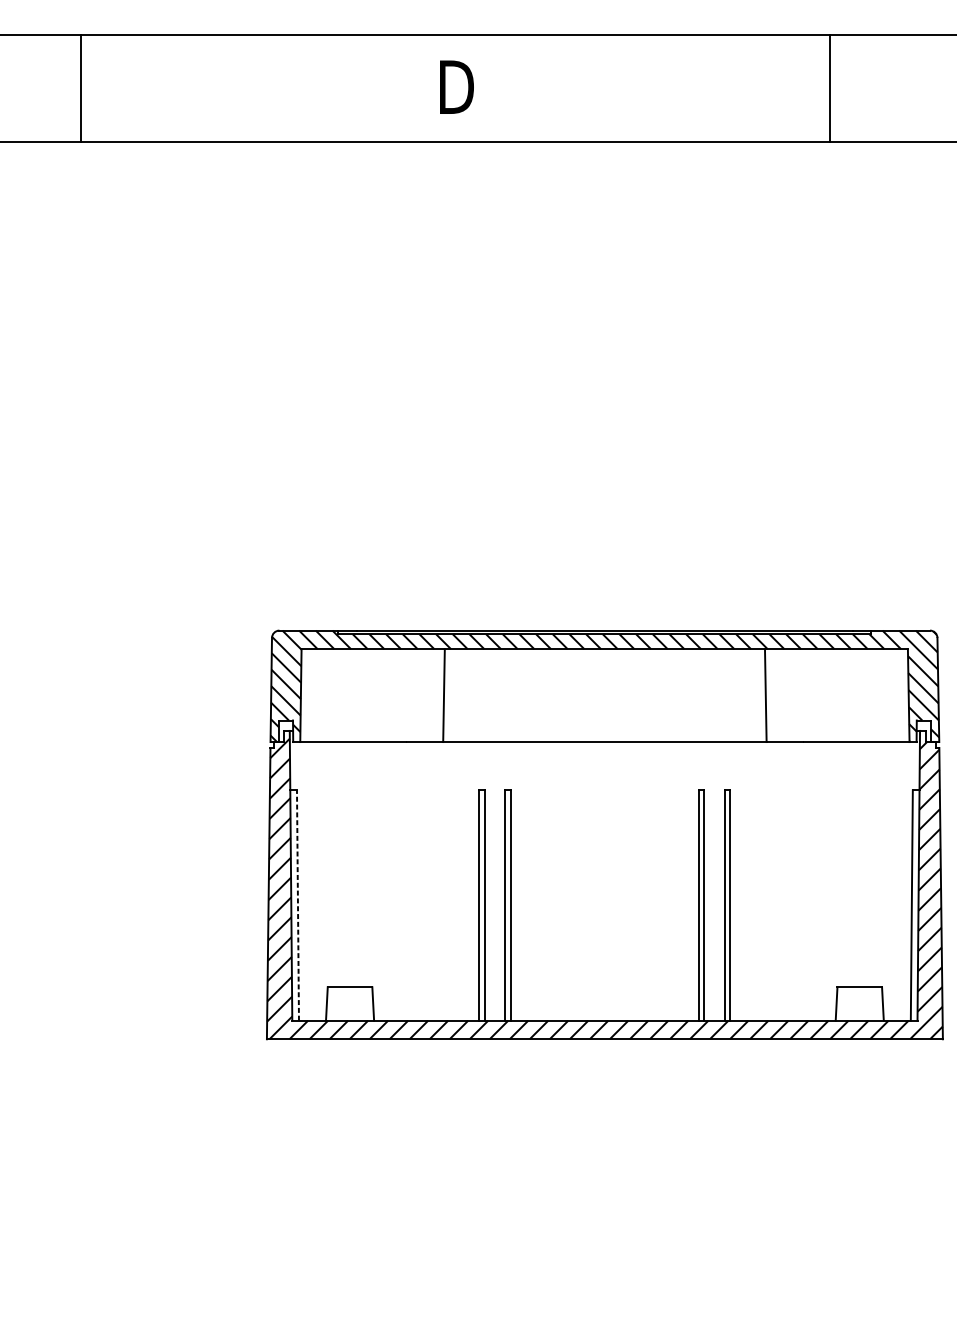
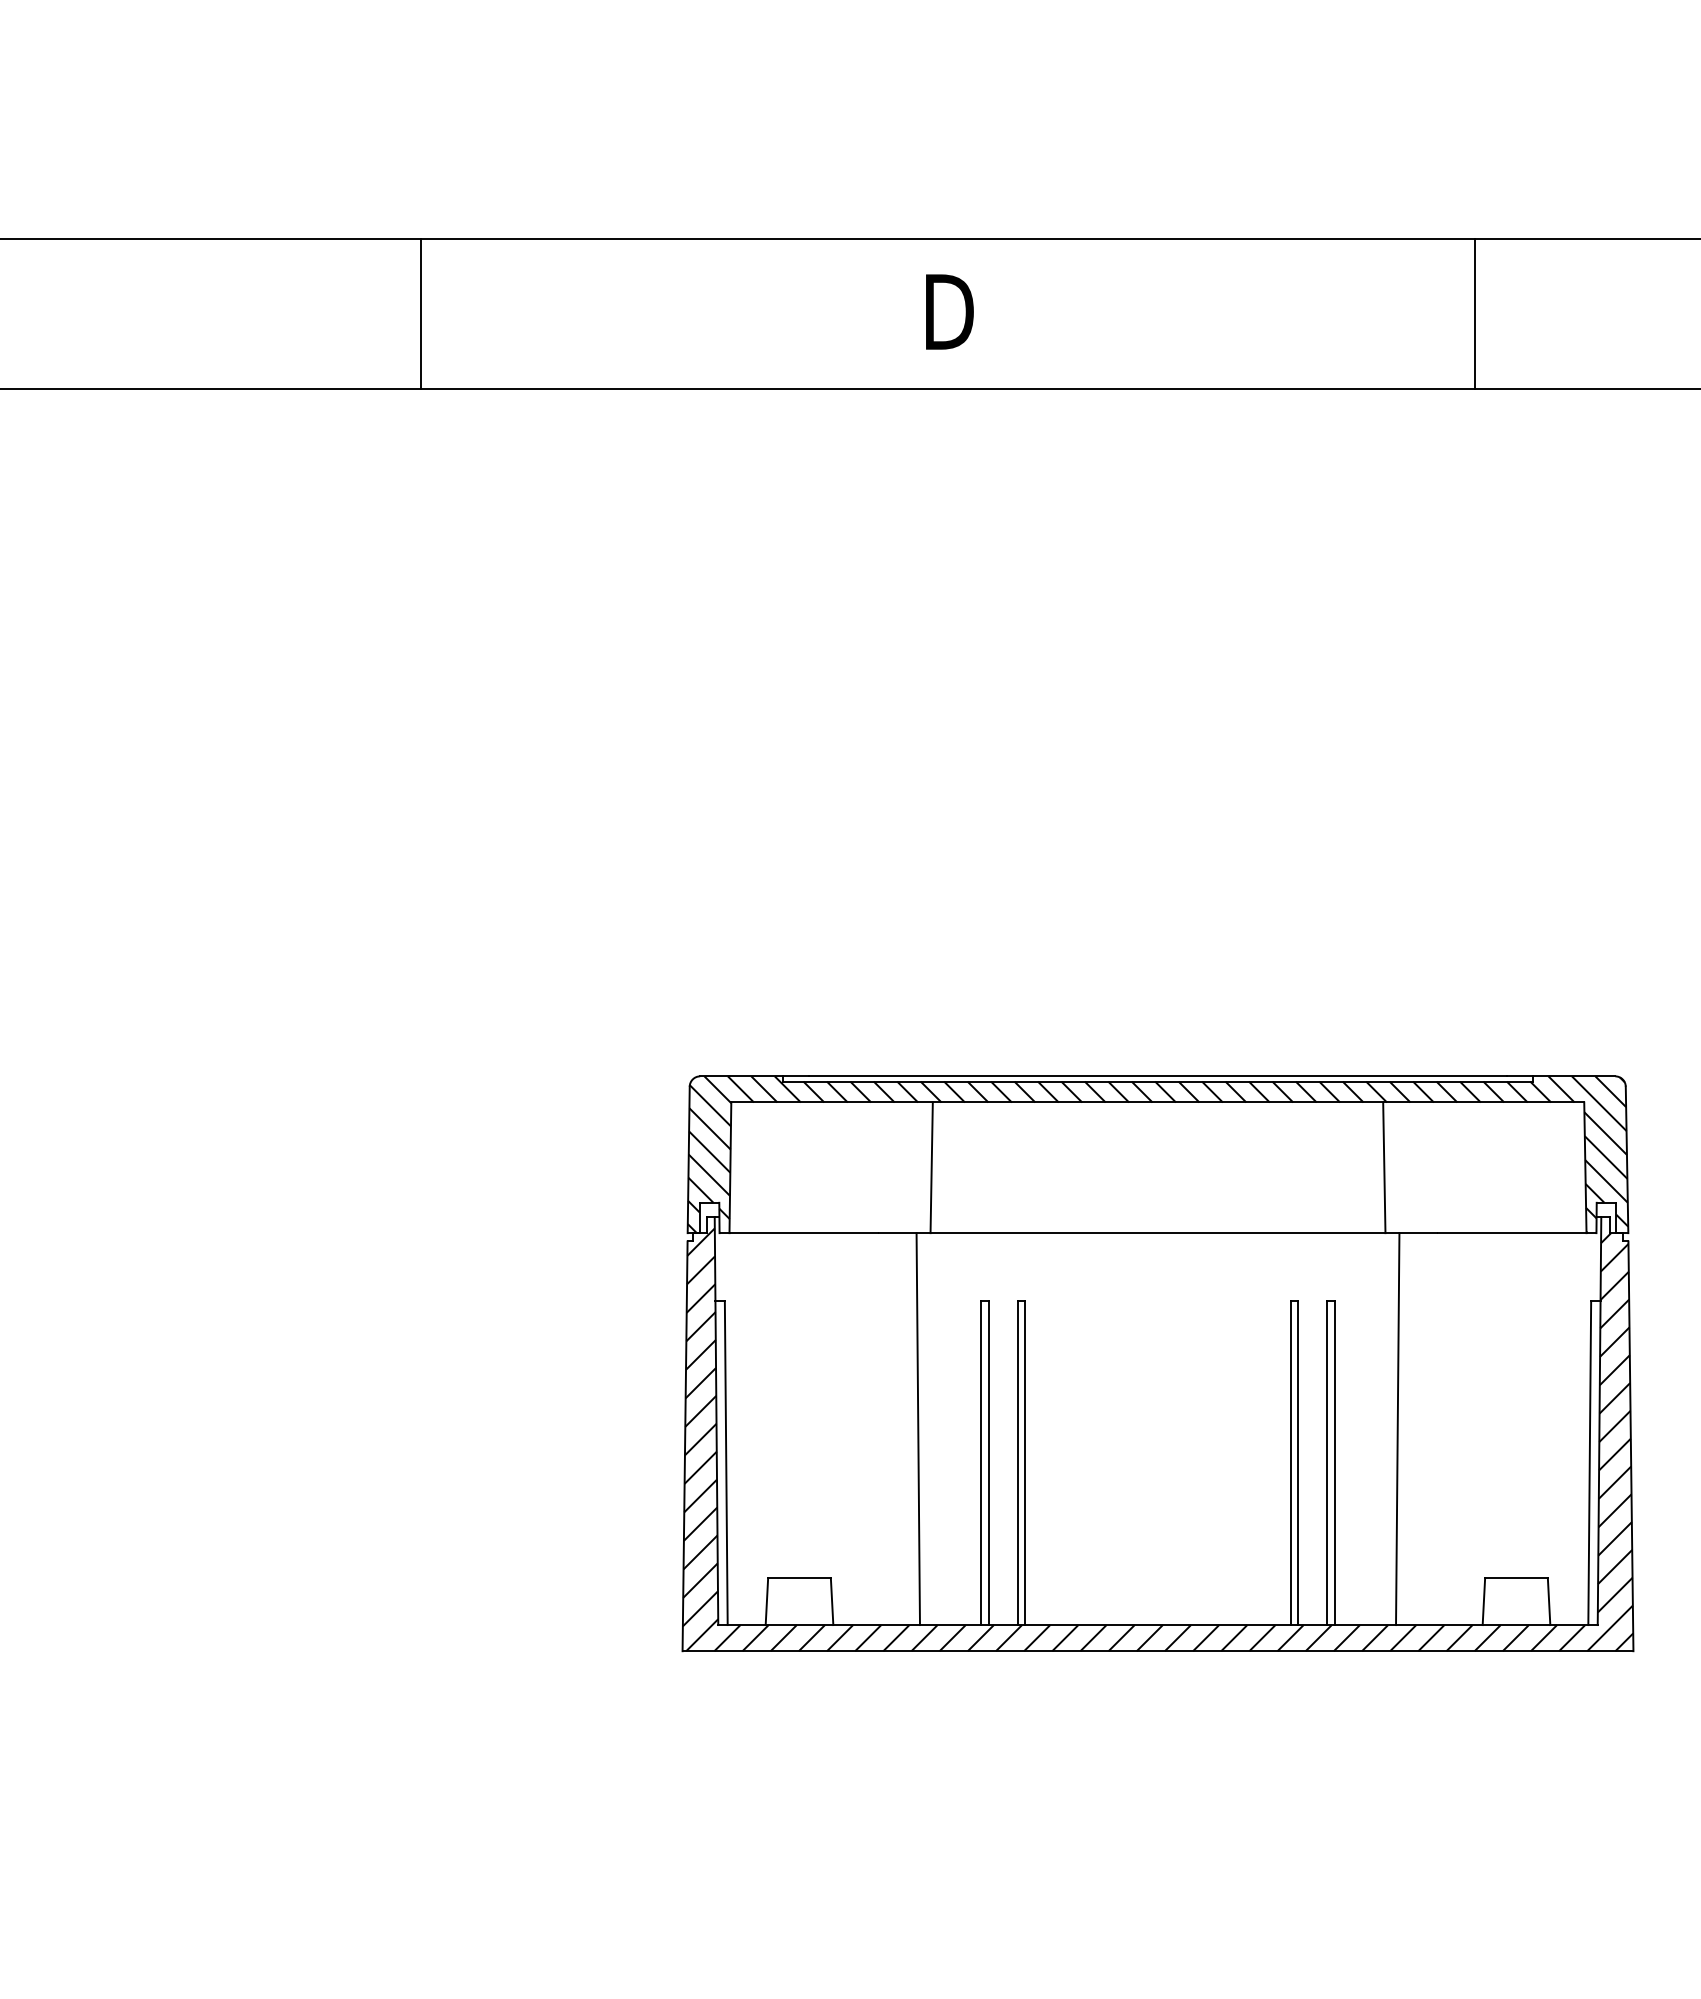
line: (433, 881) -> (917, 1429), added
line: (775, 881) -> (1397, 1429), added
line: (298, 905) -> (726, 1462), dashed -> solid

